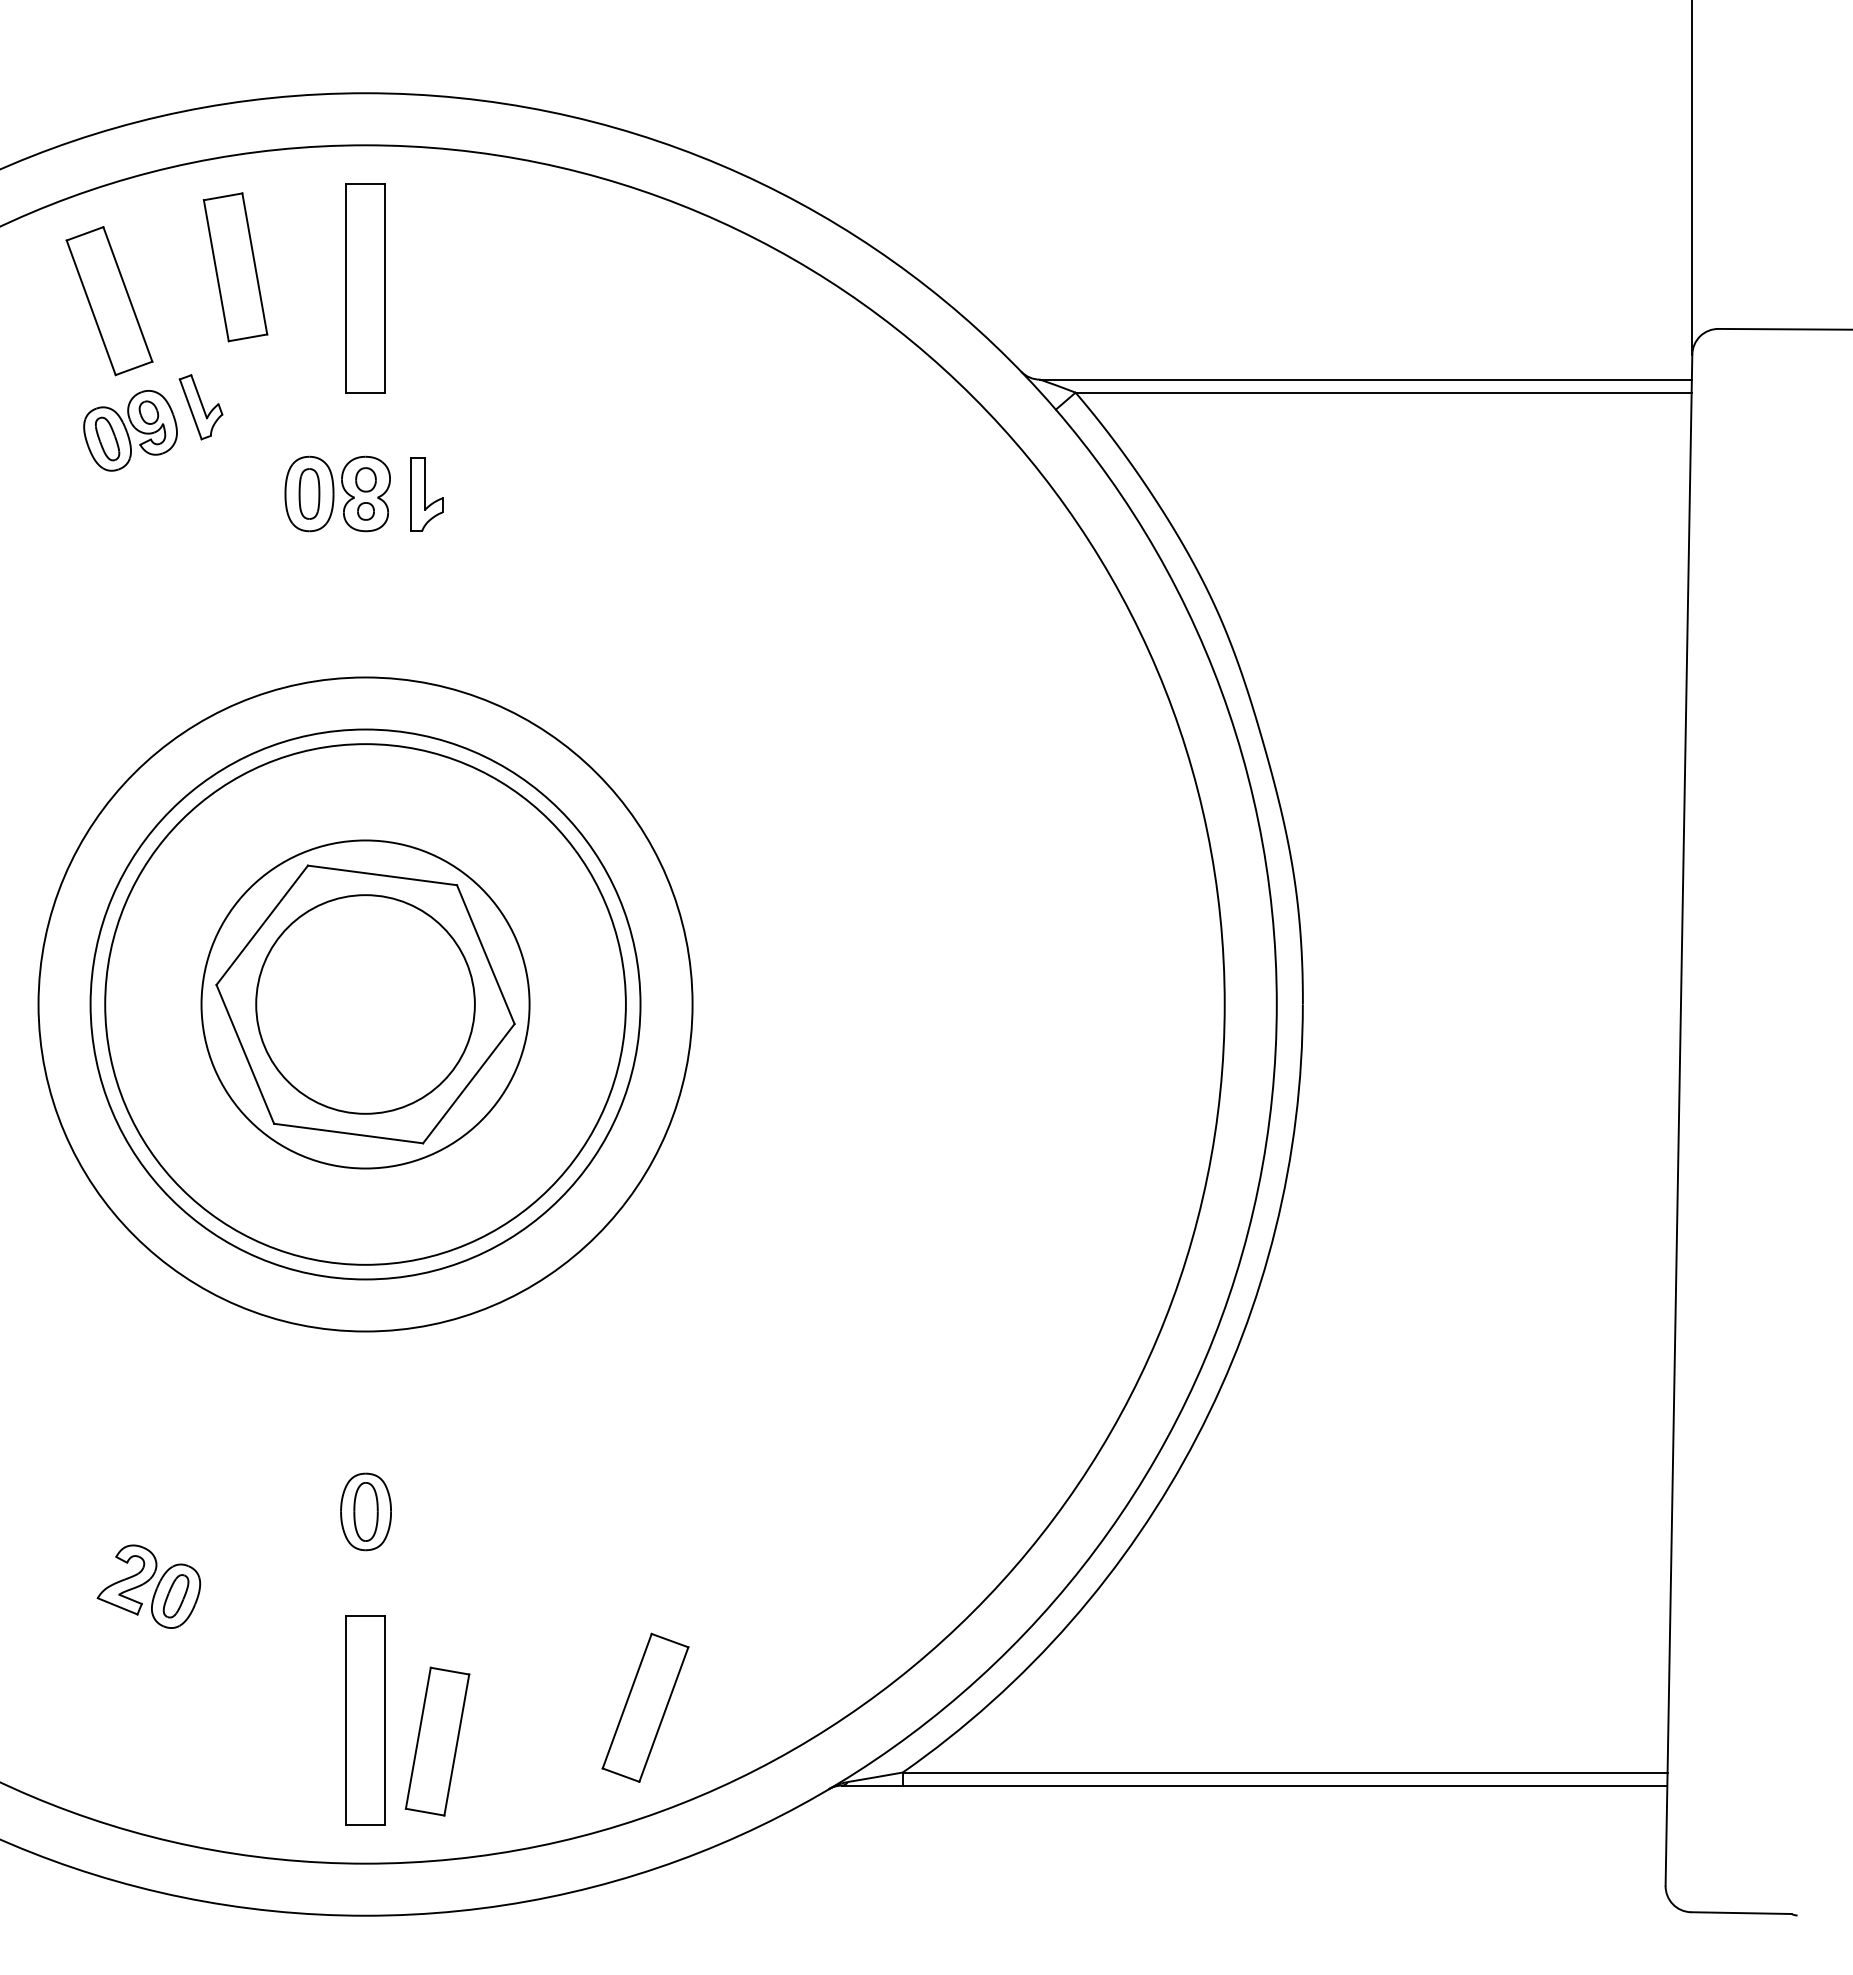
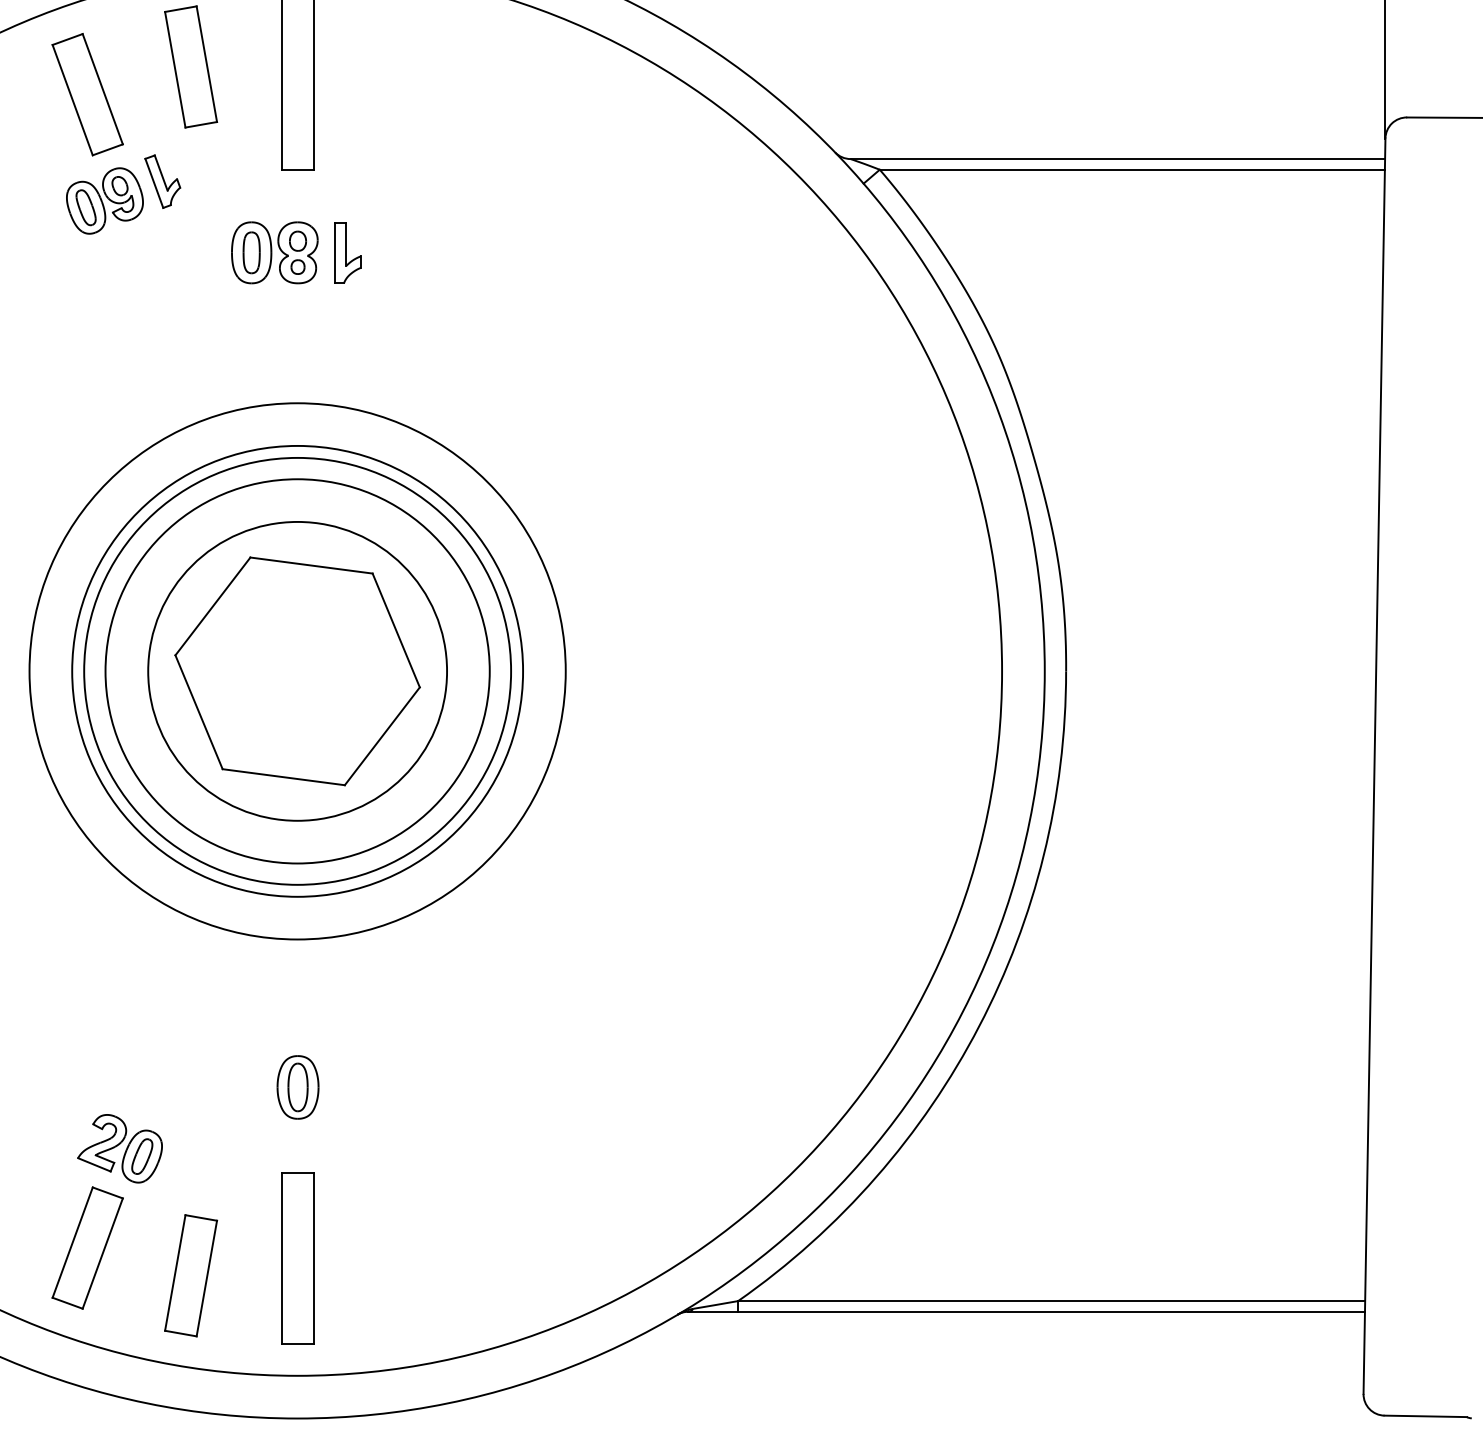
circle: (365, 1004) -> (297, 671), size x1.43
circle: (365, 1004) -> (297, 671), size x1.67
part: (645, 1707) -> (87, 1247), moved
part: (437, 1741) -> (191, 1275), moved

